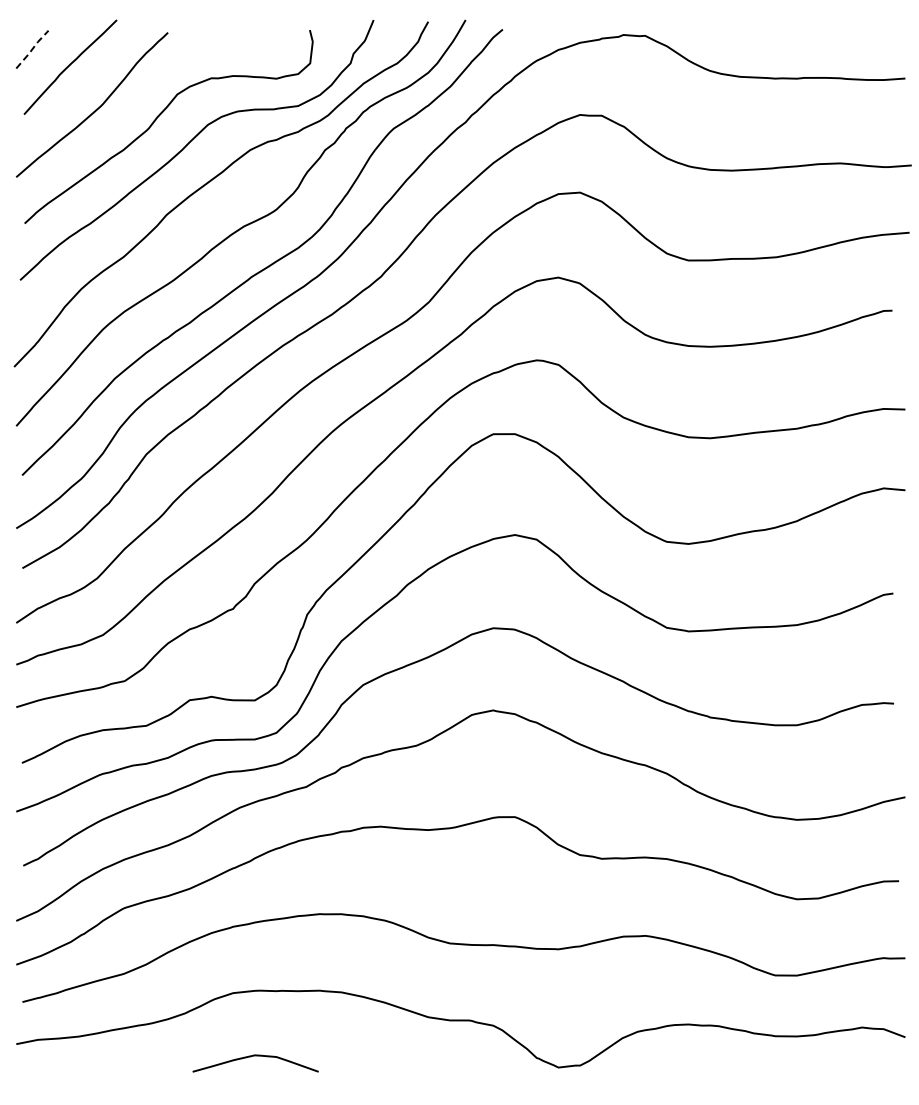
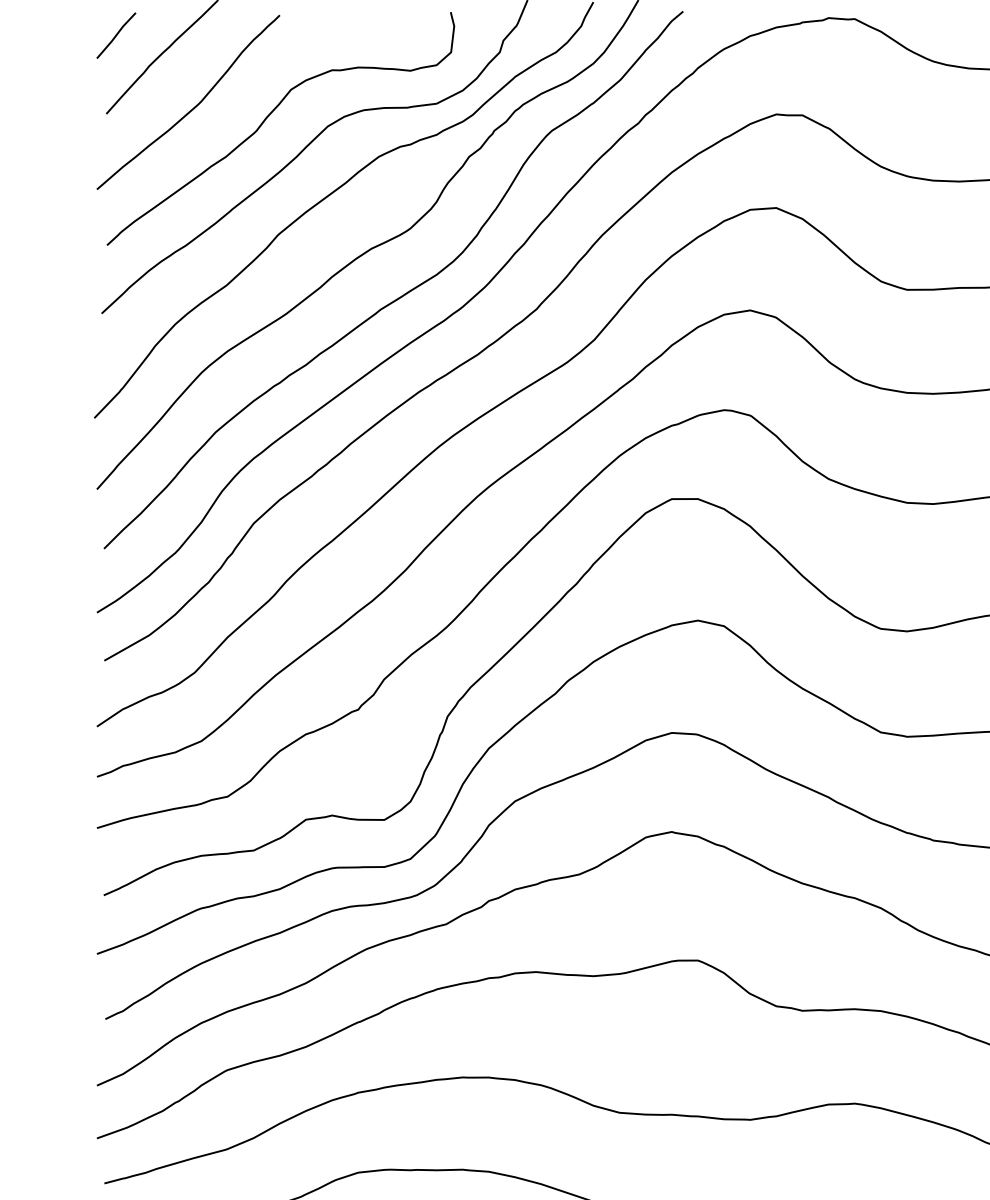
line: (32, 49) -> (116, 35), dashed -> solid

